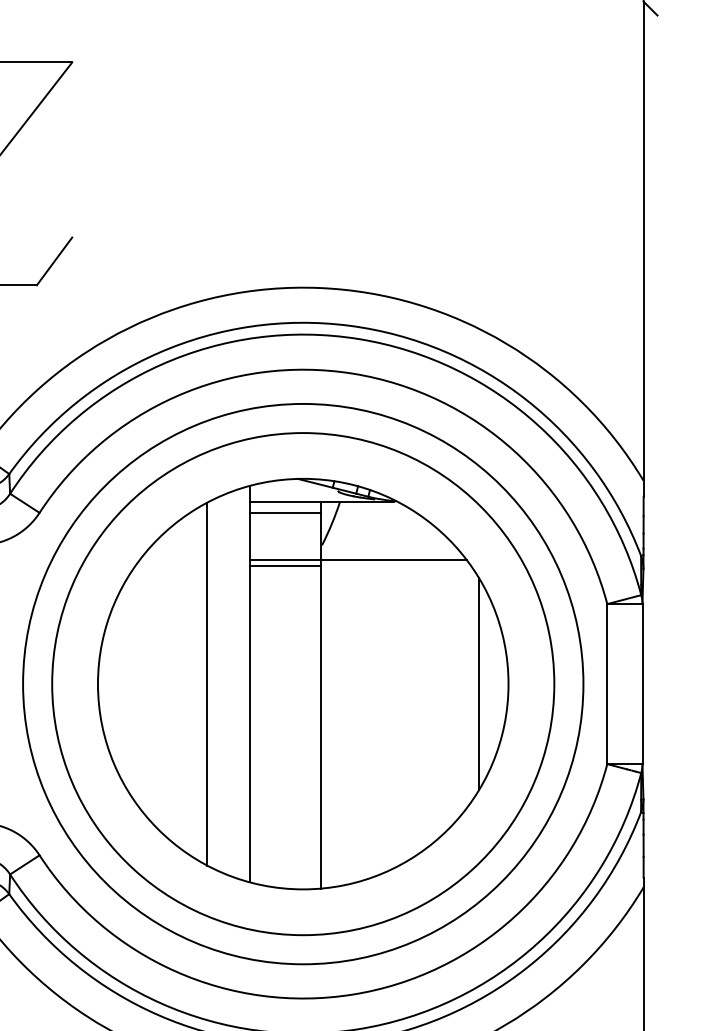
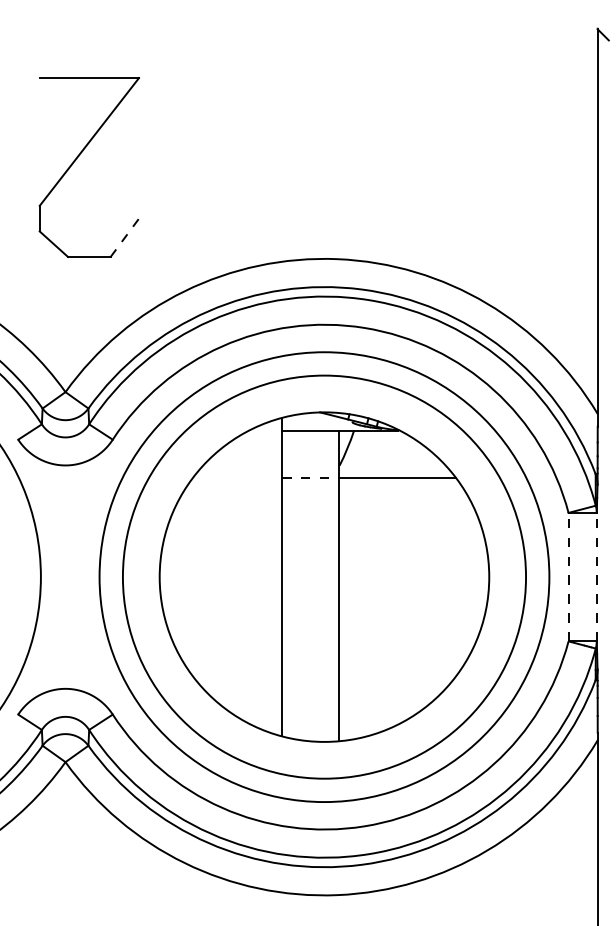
line: (54, 261) -> (124, 237), solid -> dashed
line: (285, 513) -> (310, 440), removed
line: (285, 559) -> (310, 477), solid -> dashed
line: (285, 566) -> (310, 482), removed
line: (207, 683) -> (247, 576), removed
line: (607, 683) -> (568, 576), solid -> dashed
line: (642, 683) -> (596, 576), solid -> dashed
line: (478, 684) -> (465, 577), removed

